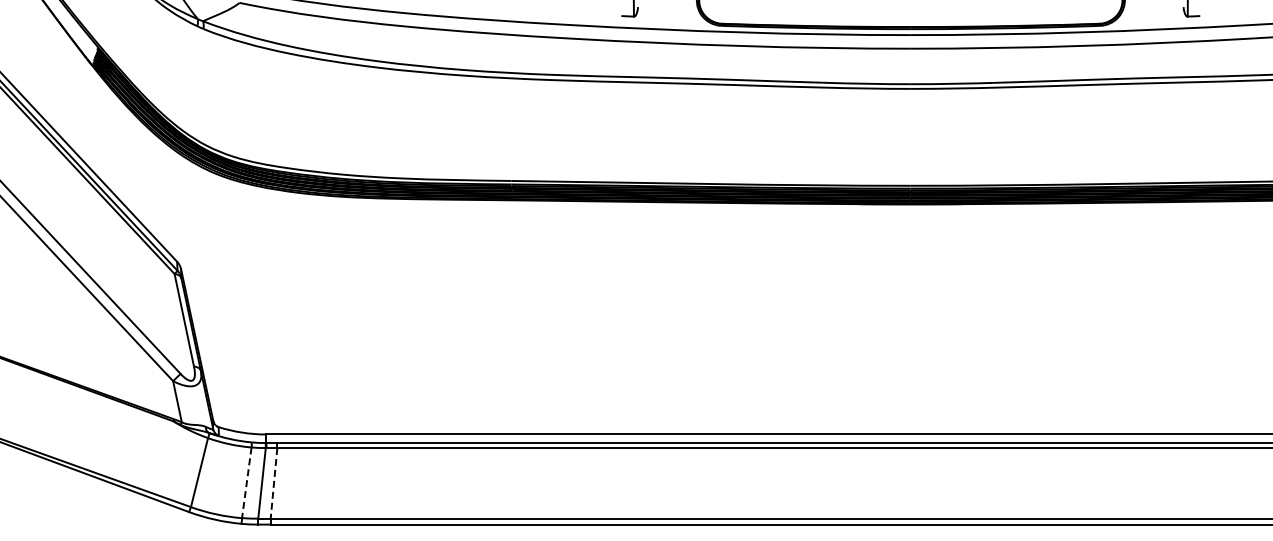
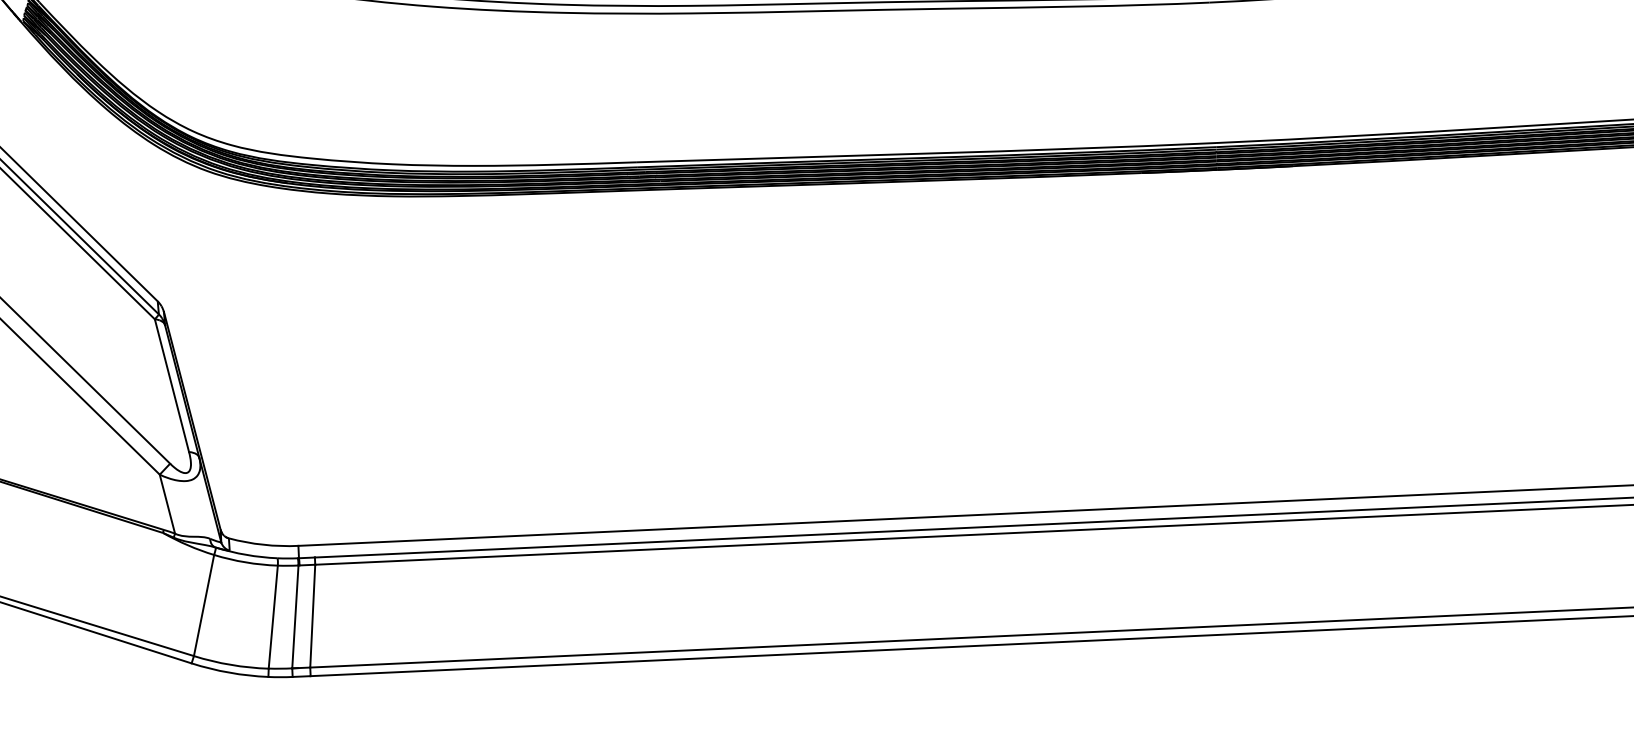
line: (246, 482) -> (272, 616), dashed -> solid
line: (273, 483) -> (311, 616), dashed -> solid

